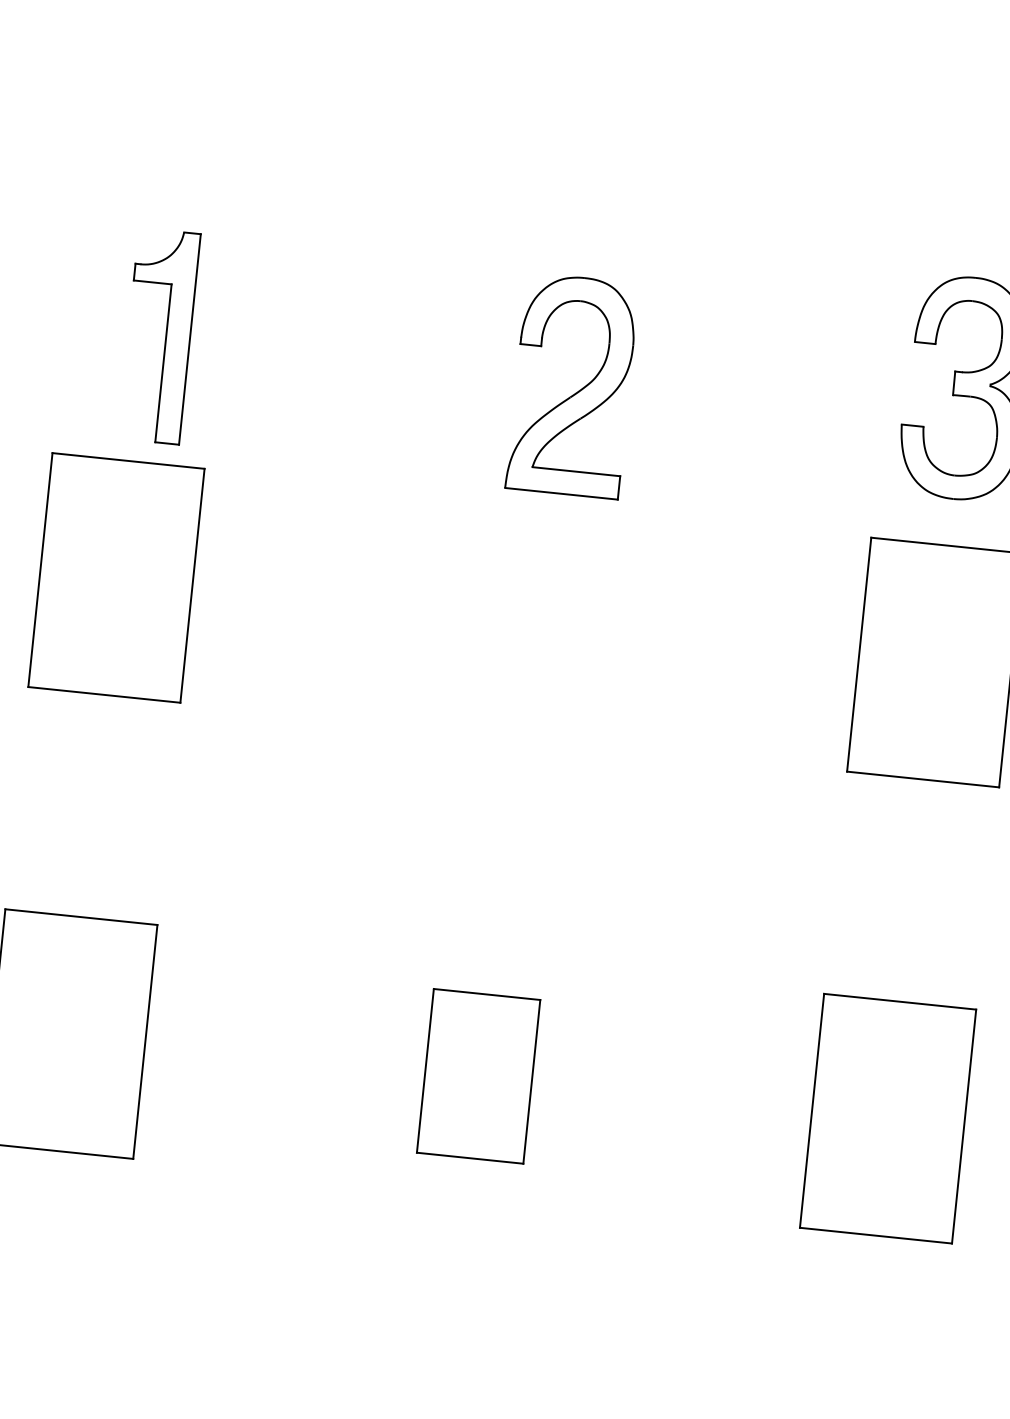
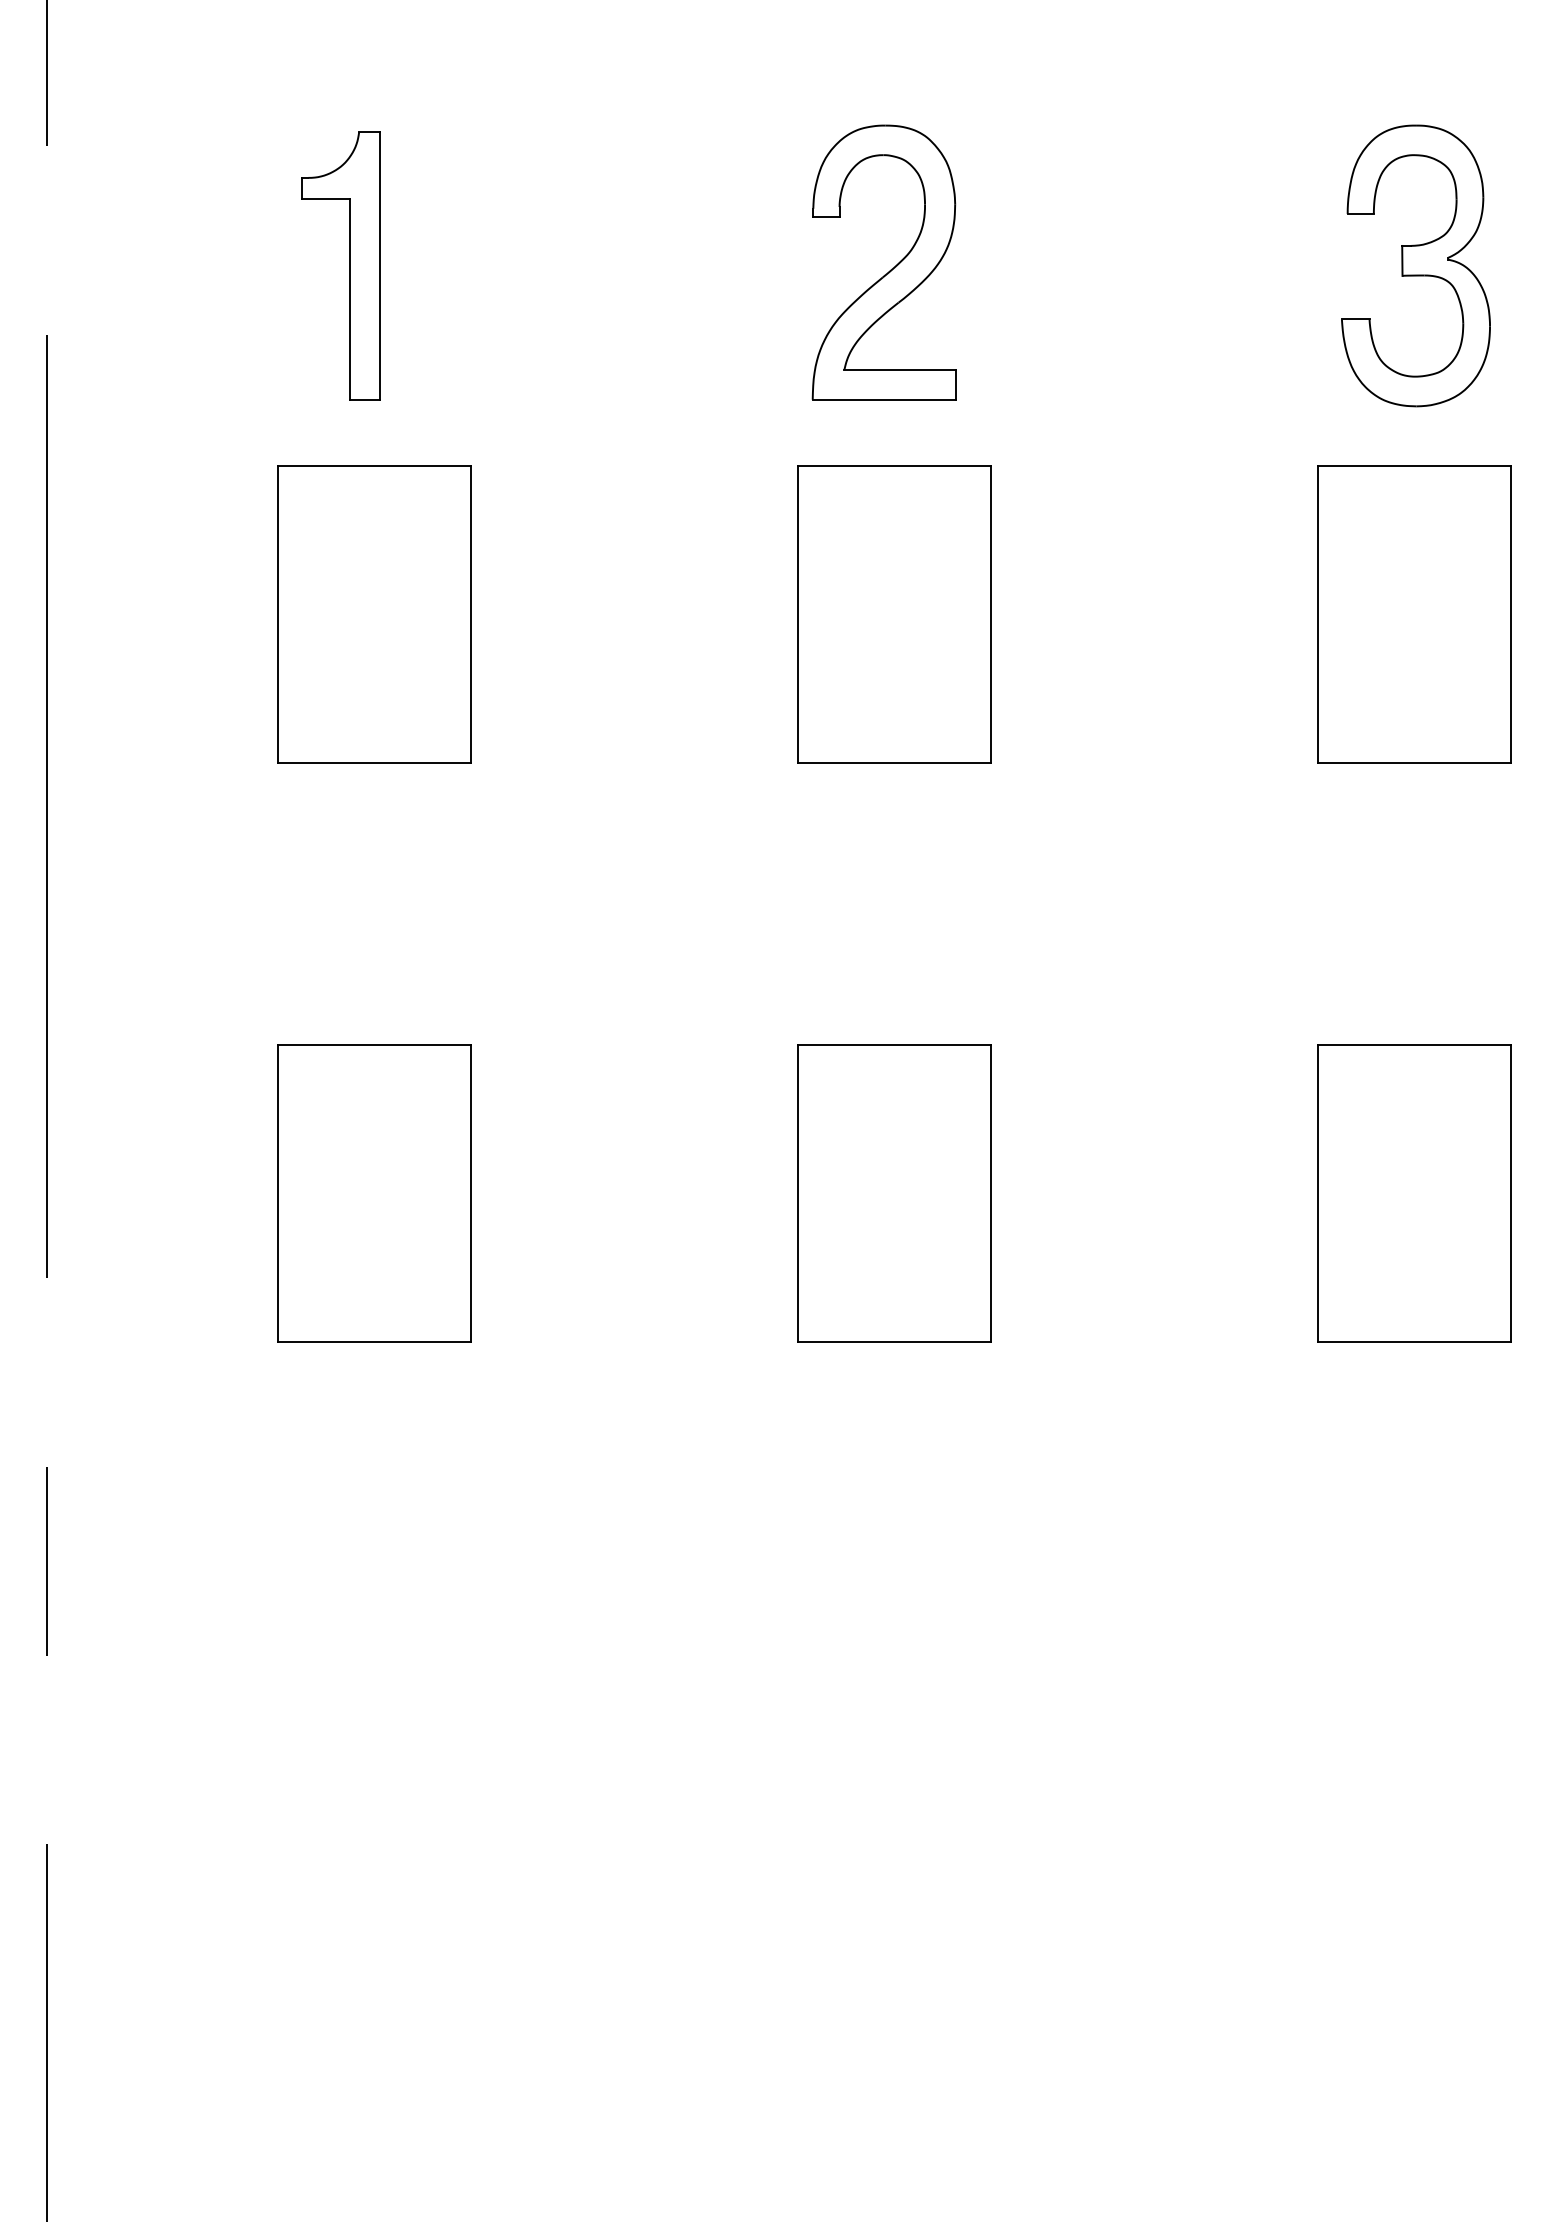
part: (165, 336) -> (349, 265), moved
part: (577, 391) -> (890, 269), moved
part: (525, 620) -> (894, 614), added
part: (478, 1076) -> (894, 1193), size x1.43

